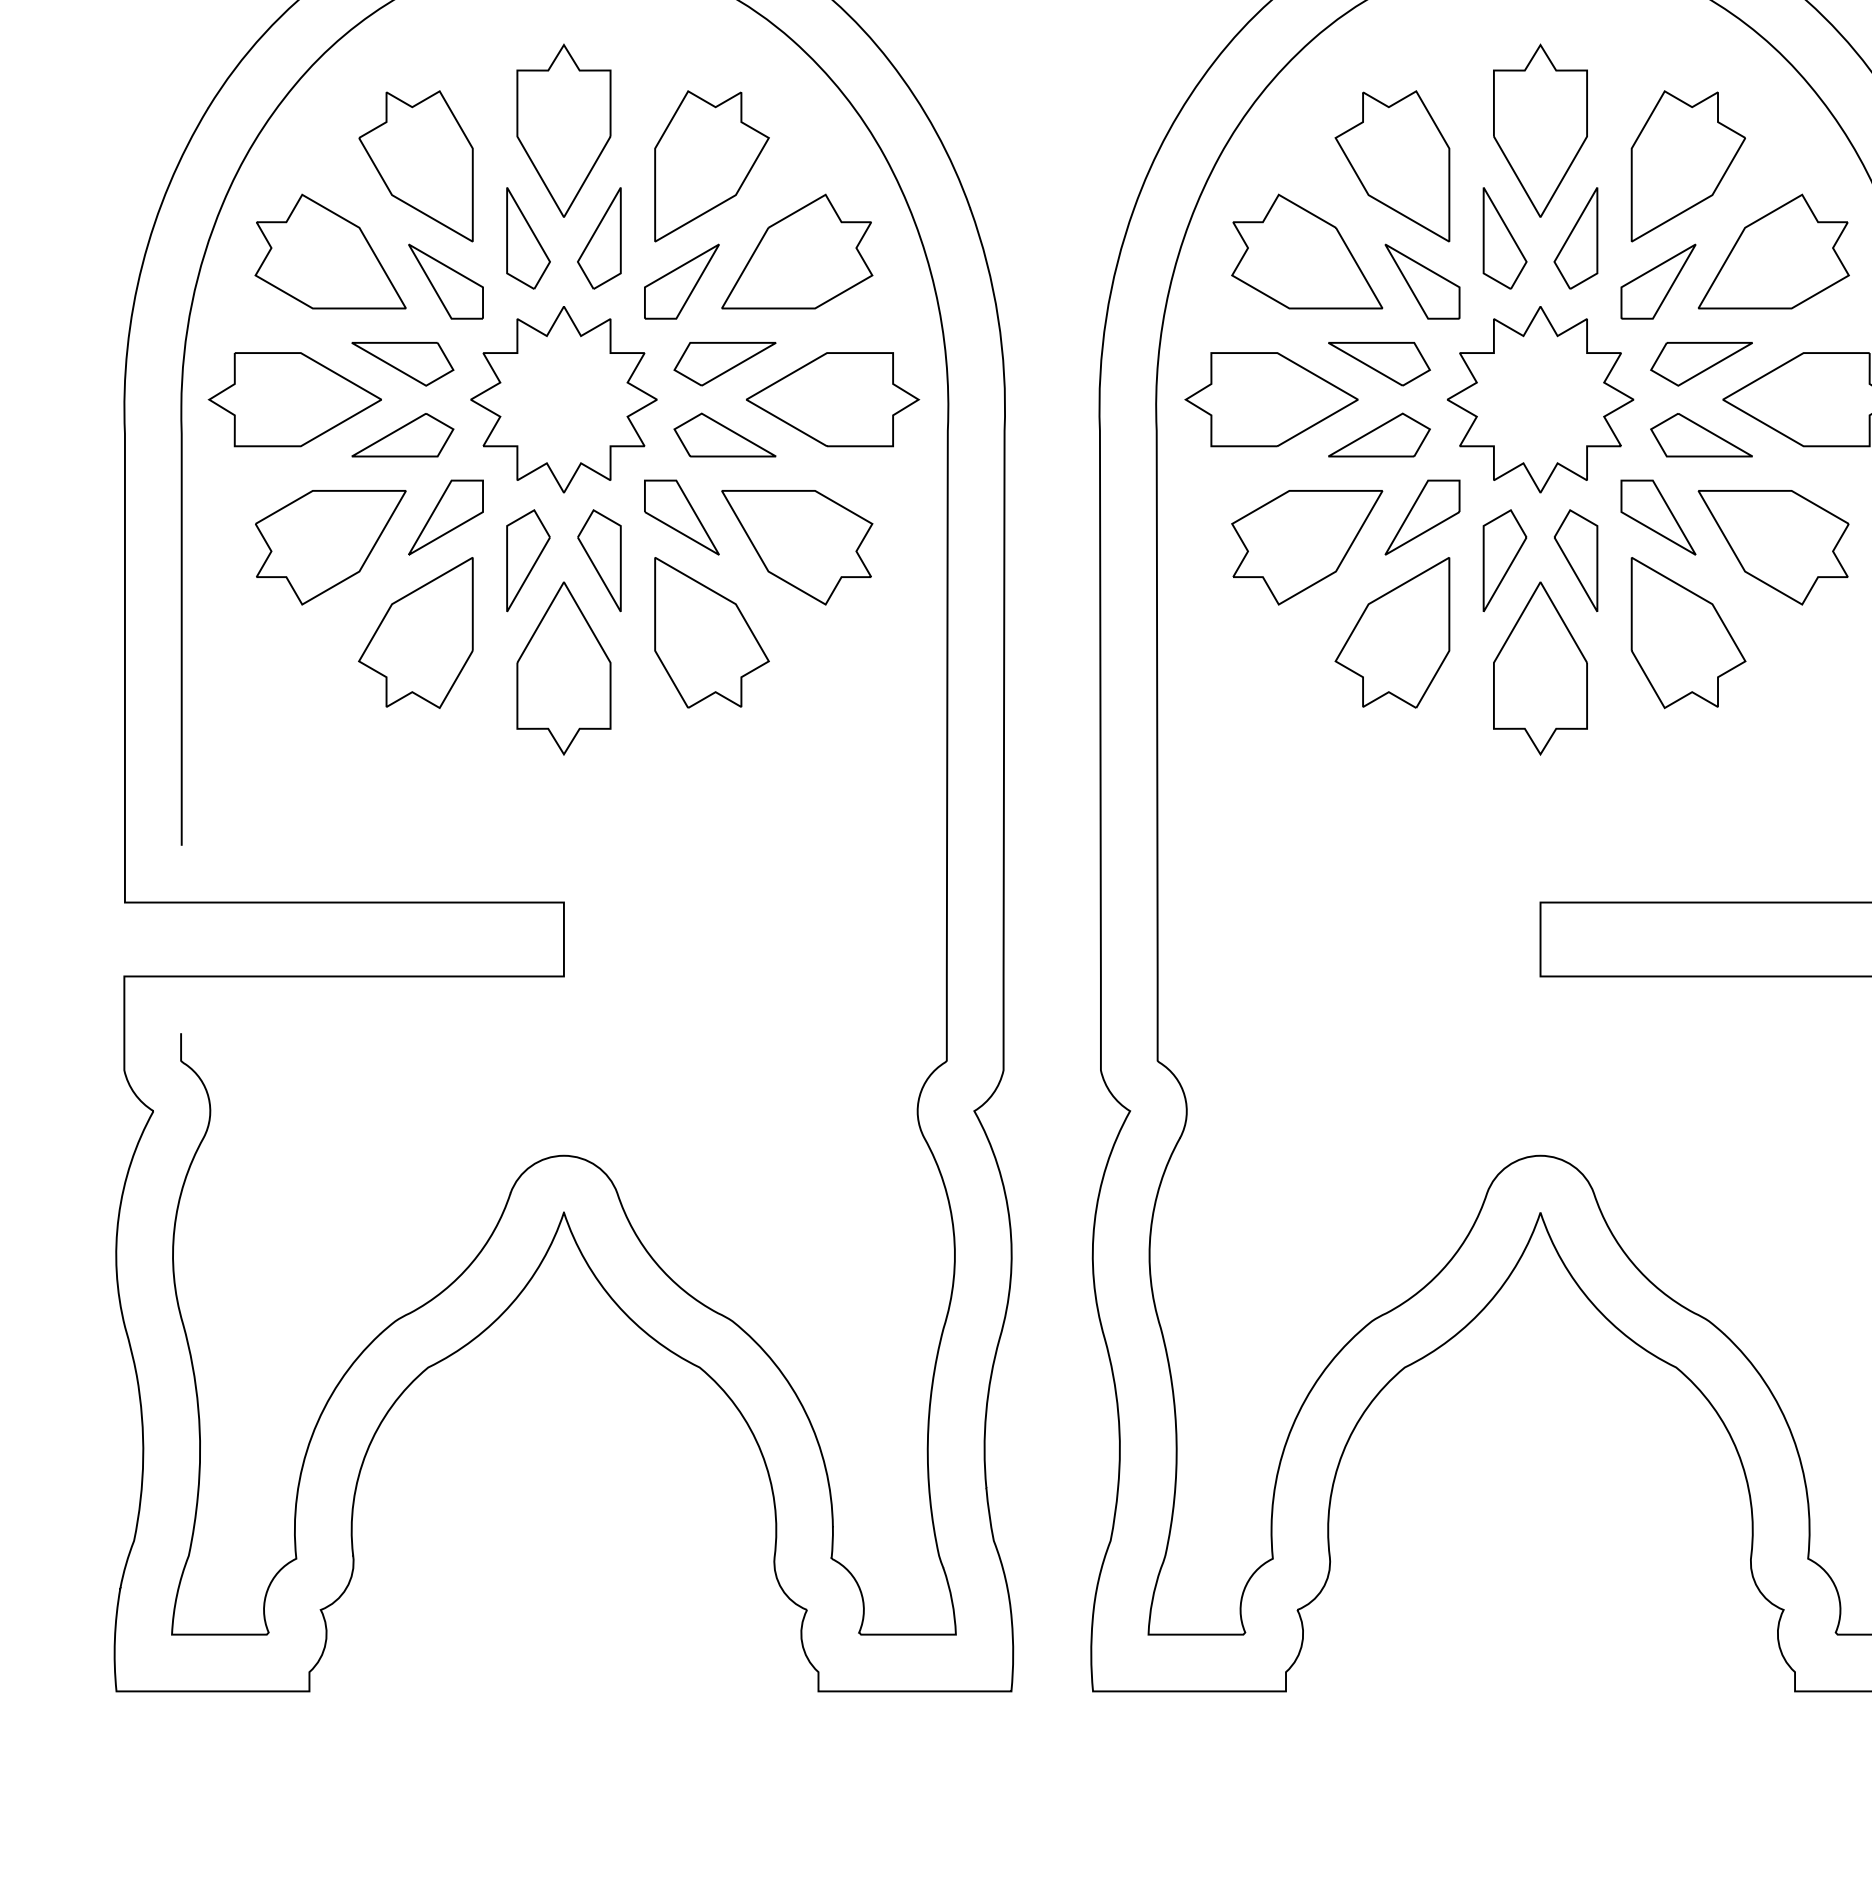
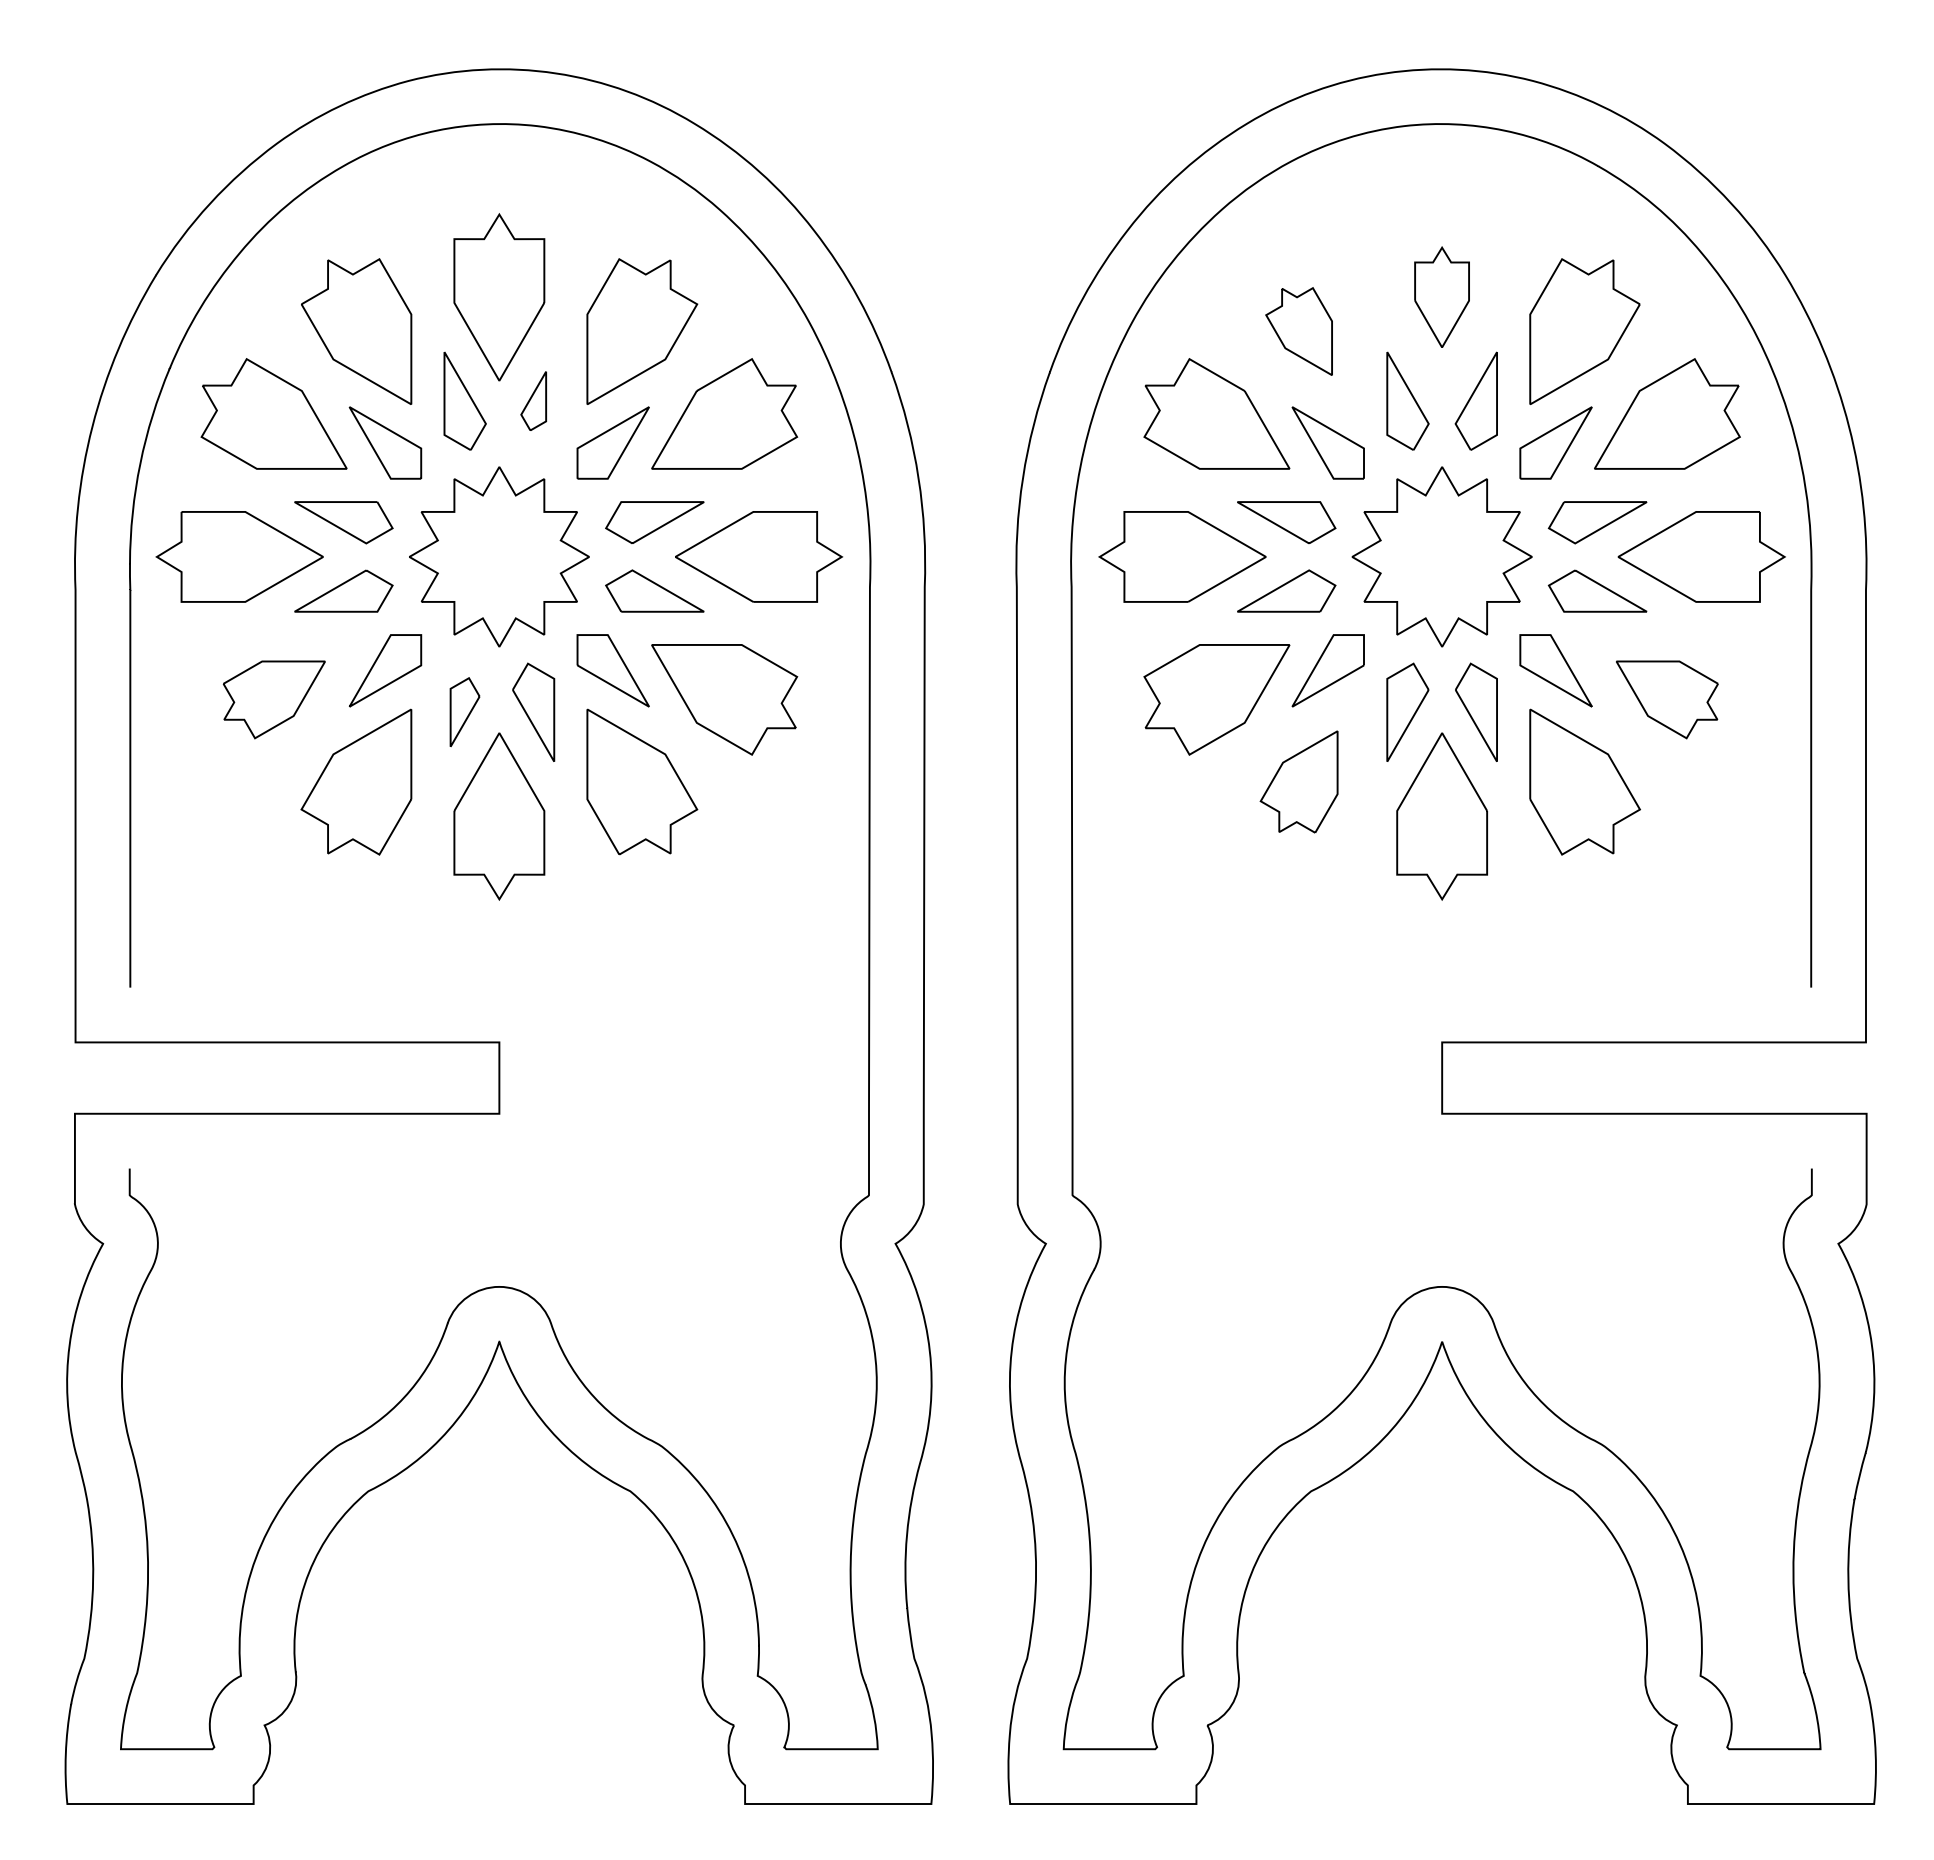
part: (1539, 130) -> (1441, 297), size x0.6
part: (1391, 166) -> (1298, 331), size x0.6
part: (599, 237) -> (533, 400), size x0.6
part: (331, 547) -> (274, 699), size x0.7
part: (1773, 547) -> (1667, 699), size x0.7
part: (527, 559) -> (464, 711), size x0.7
part: (1391, 632) -> (1298, 781), size x0.7

